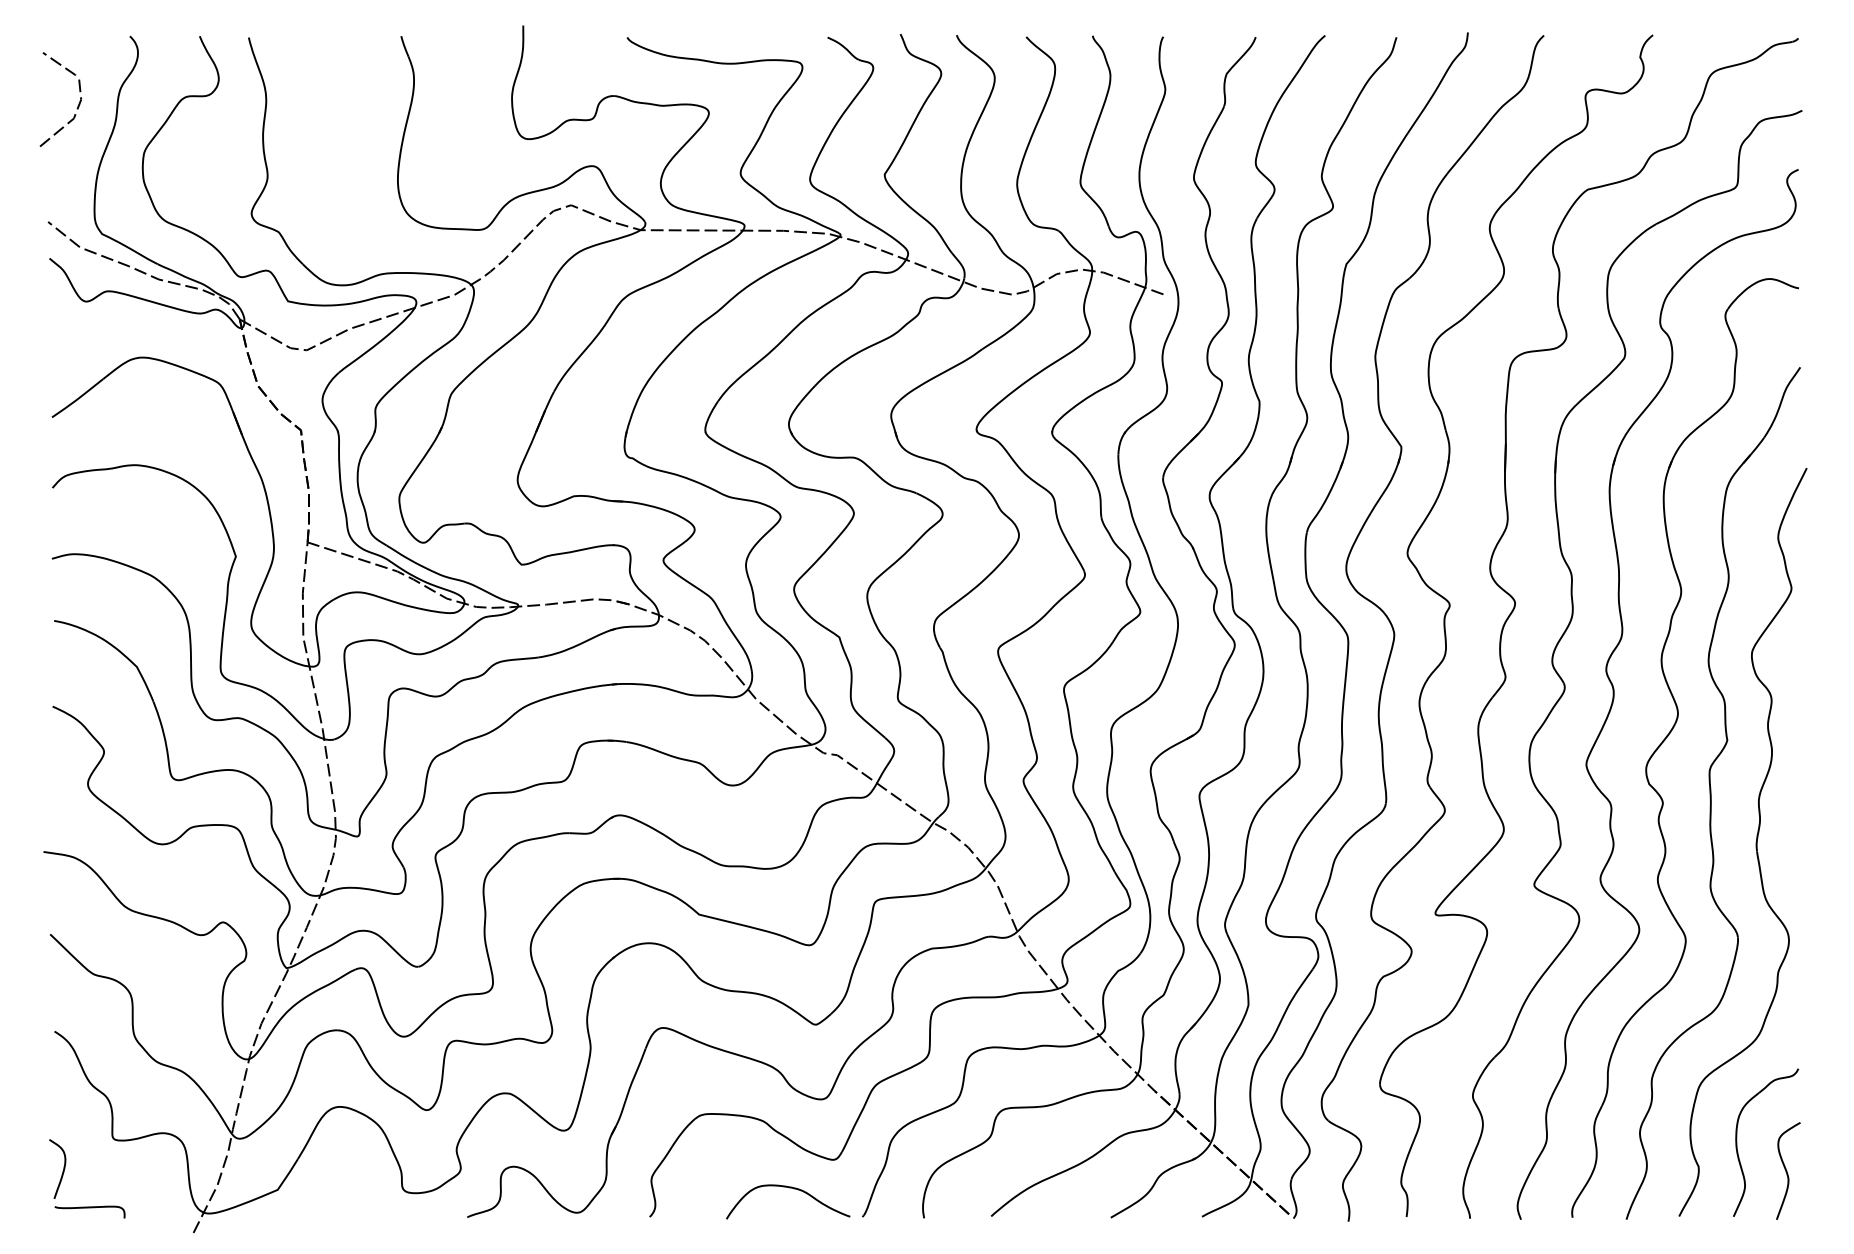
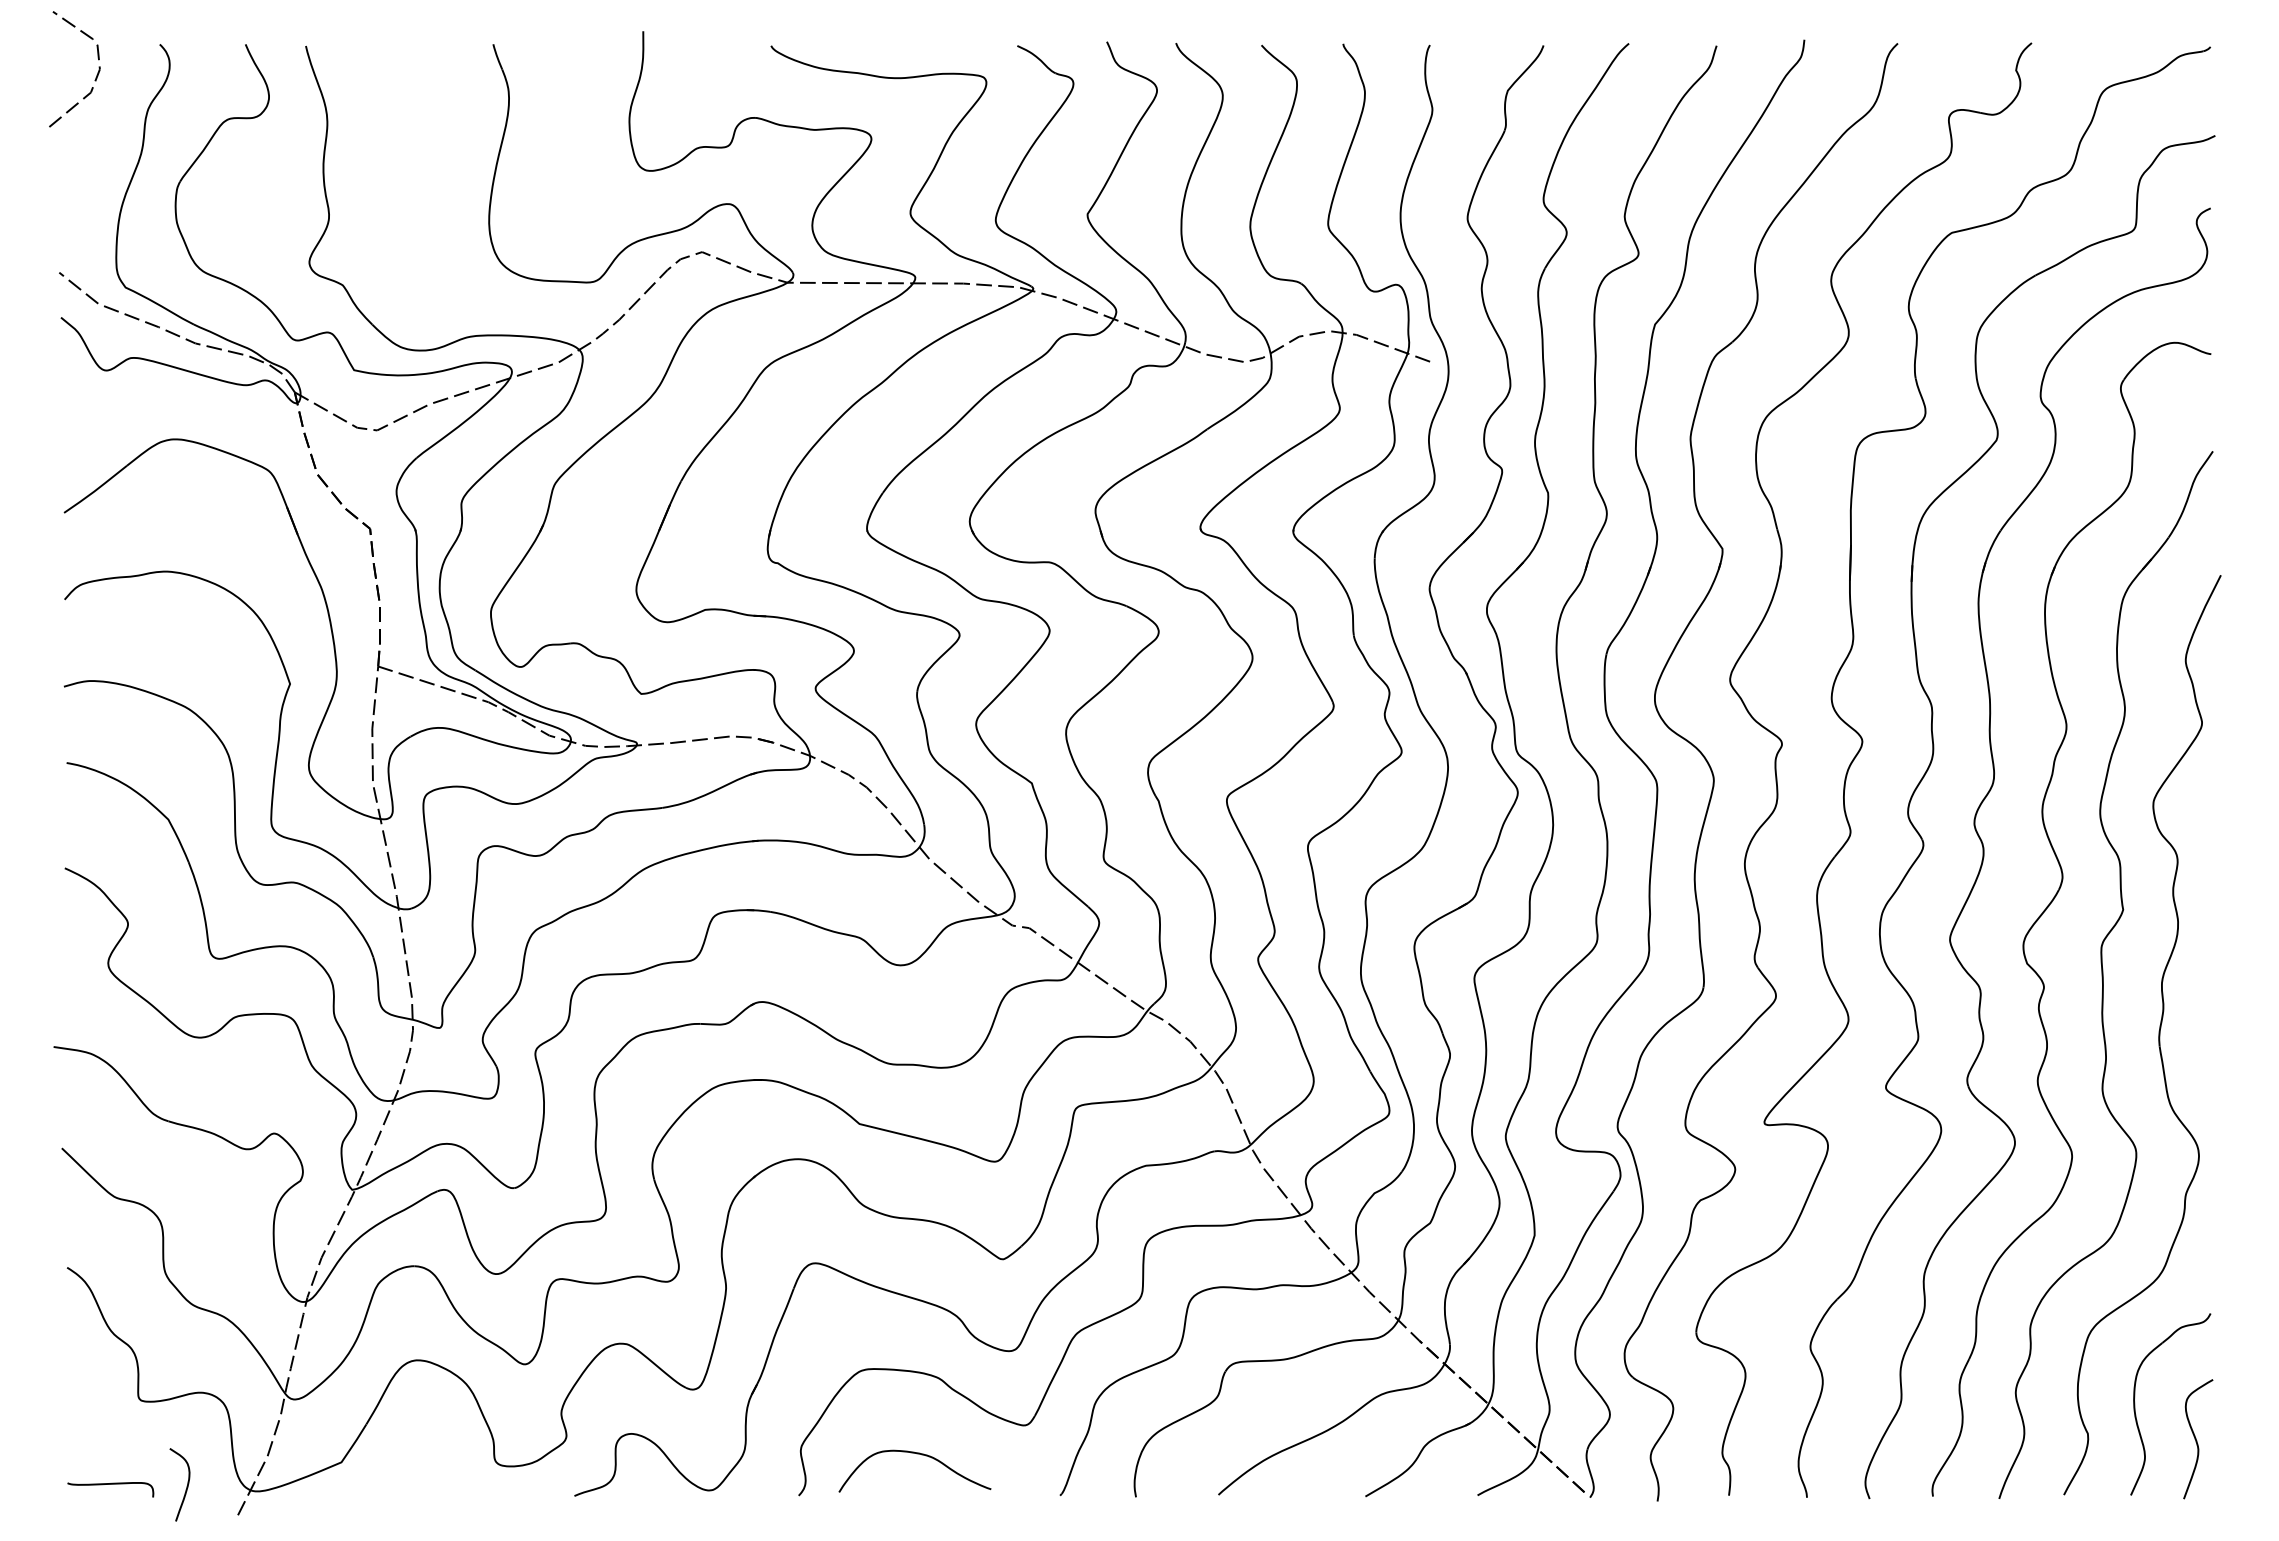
curve: (77, 106) -> (95, 77), moved
curve: (62, 1170) -> (186, 1486), moved
curve: (789, 1188) -> (916, 1454), moved

